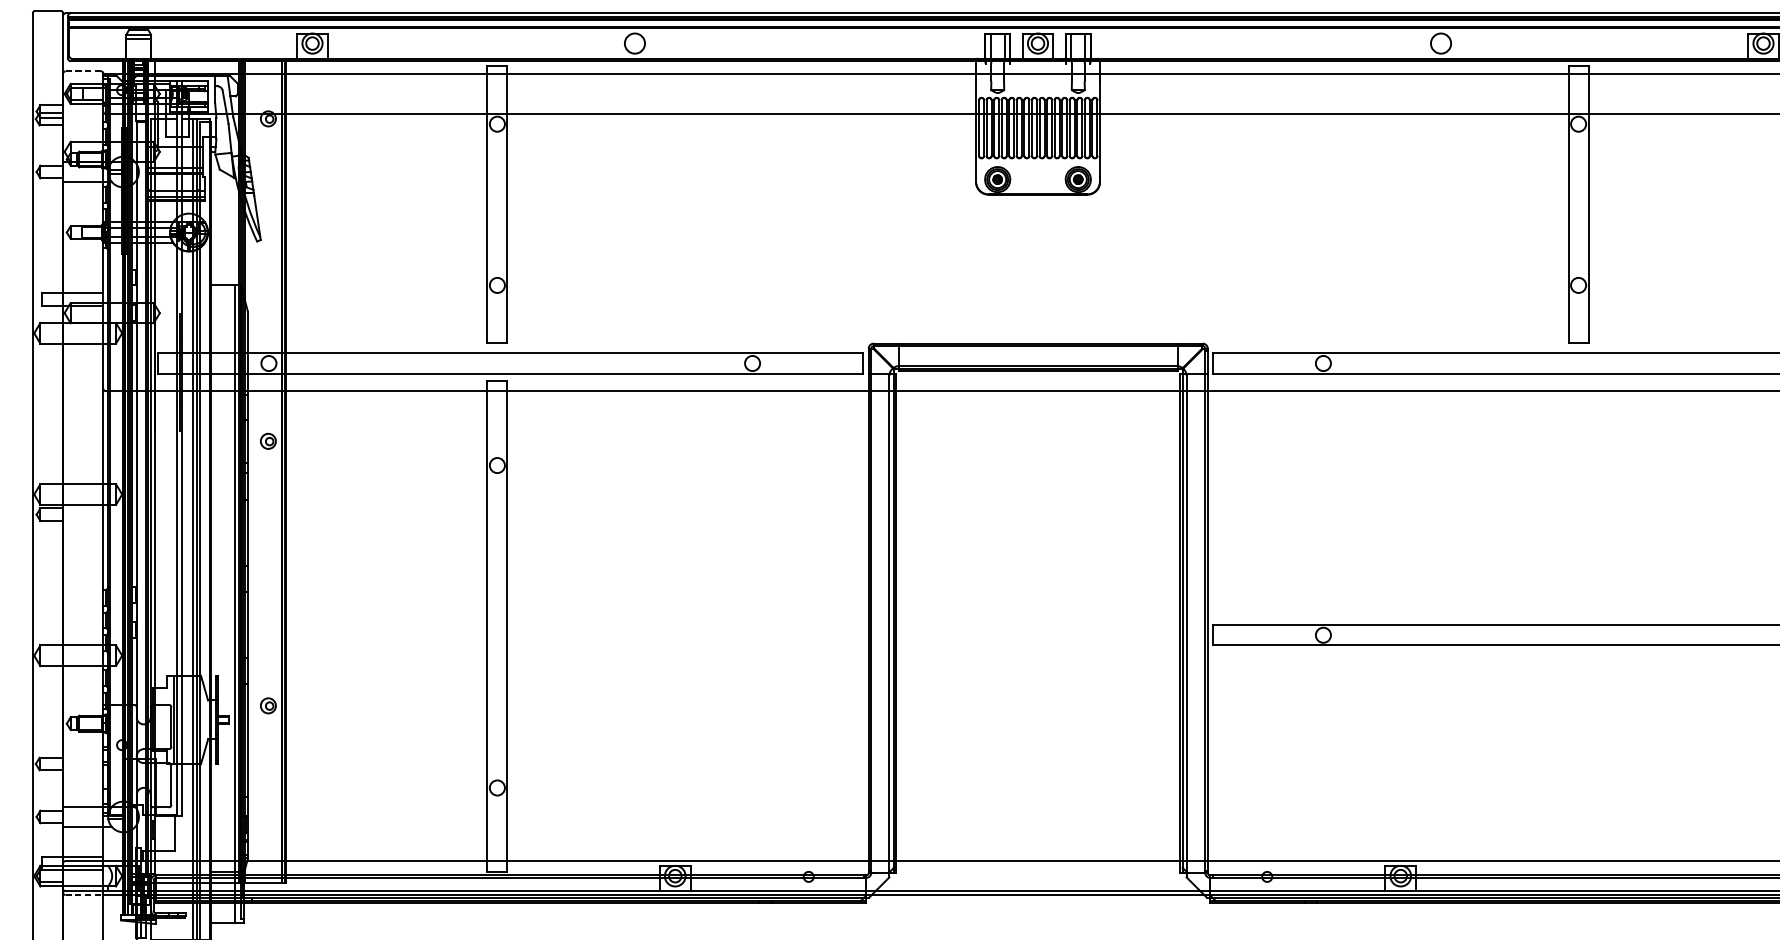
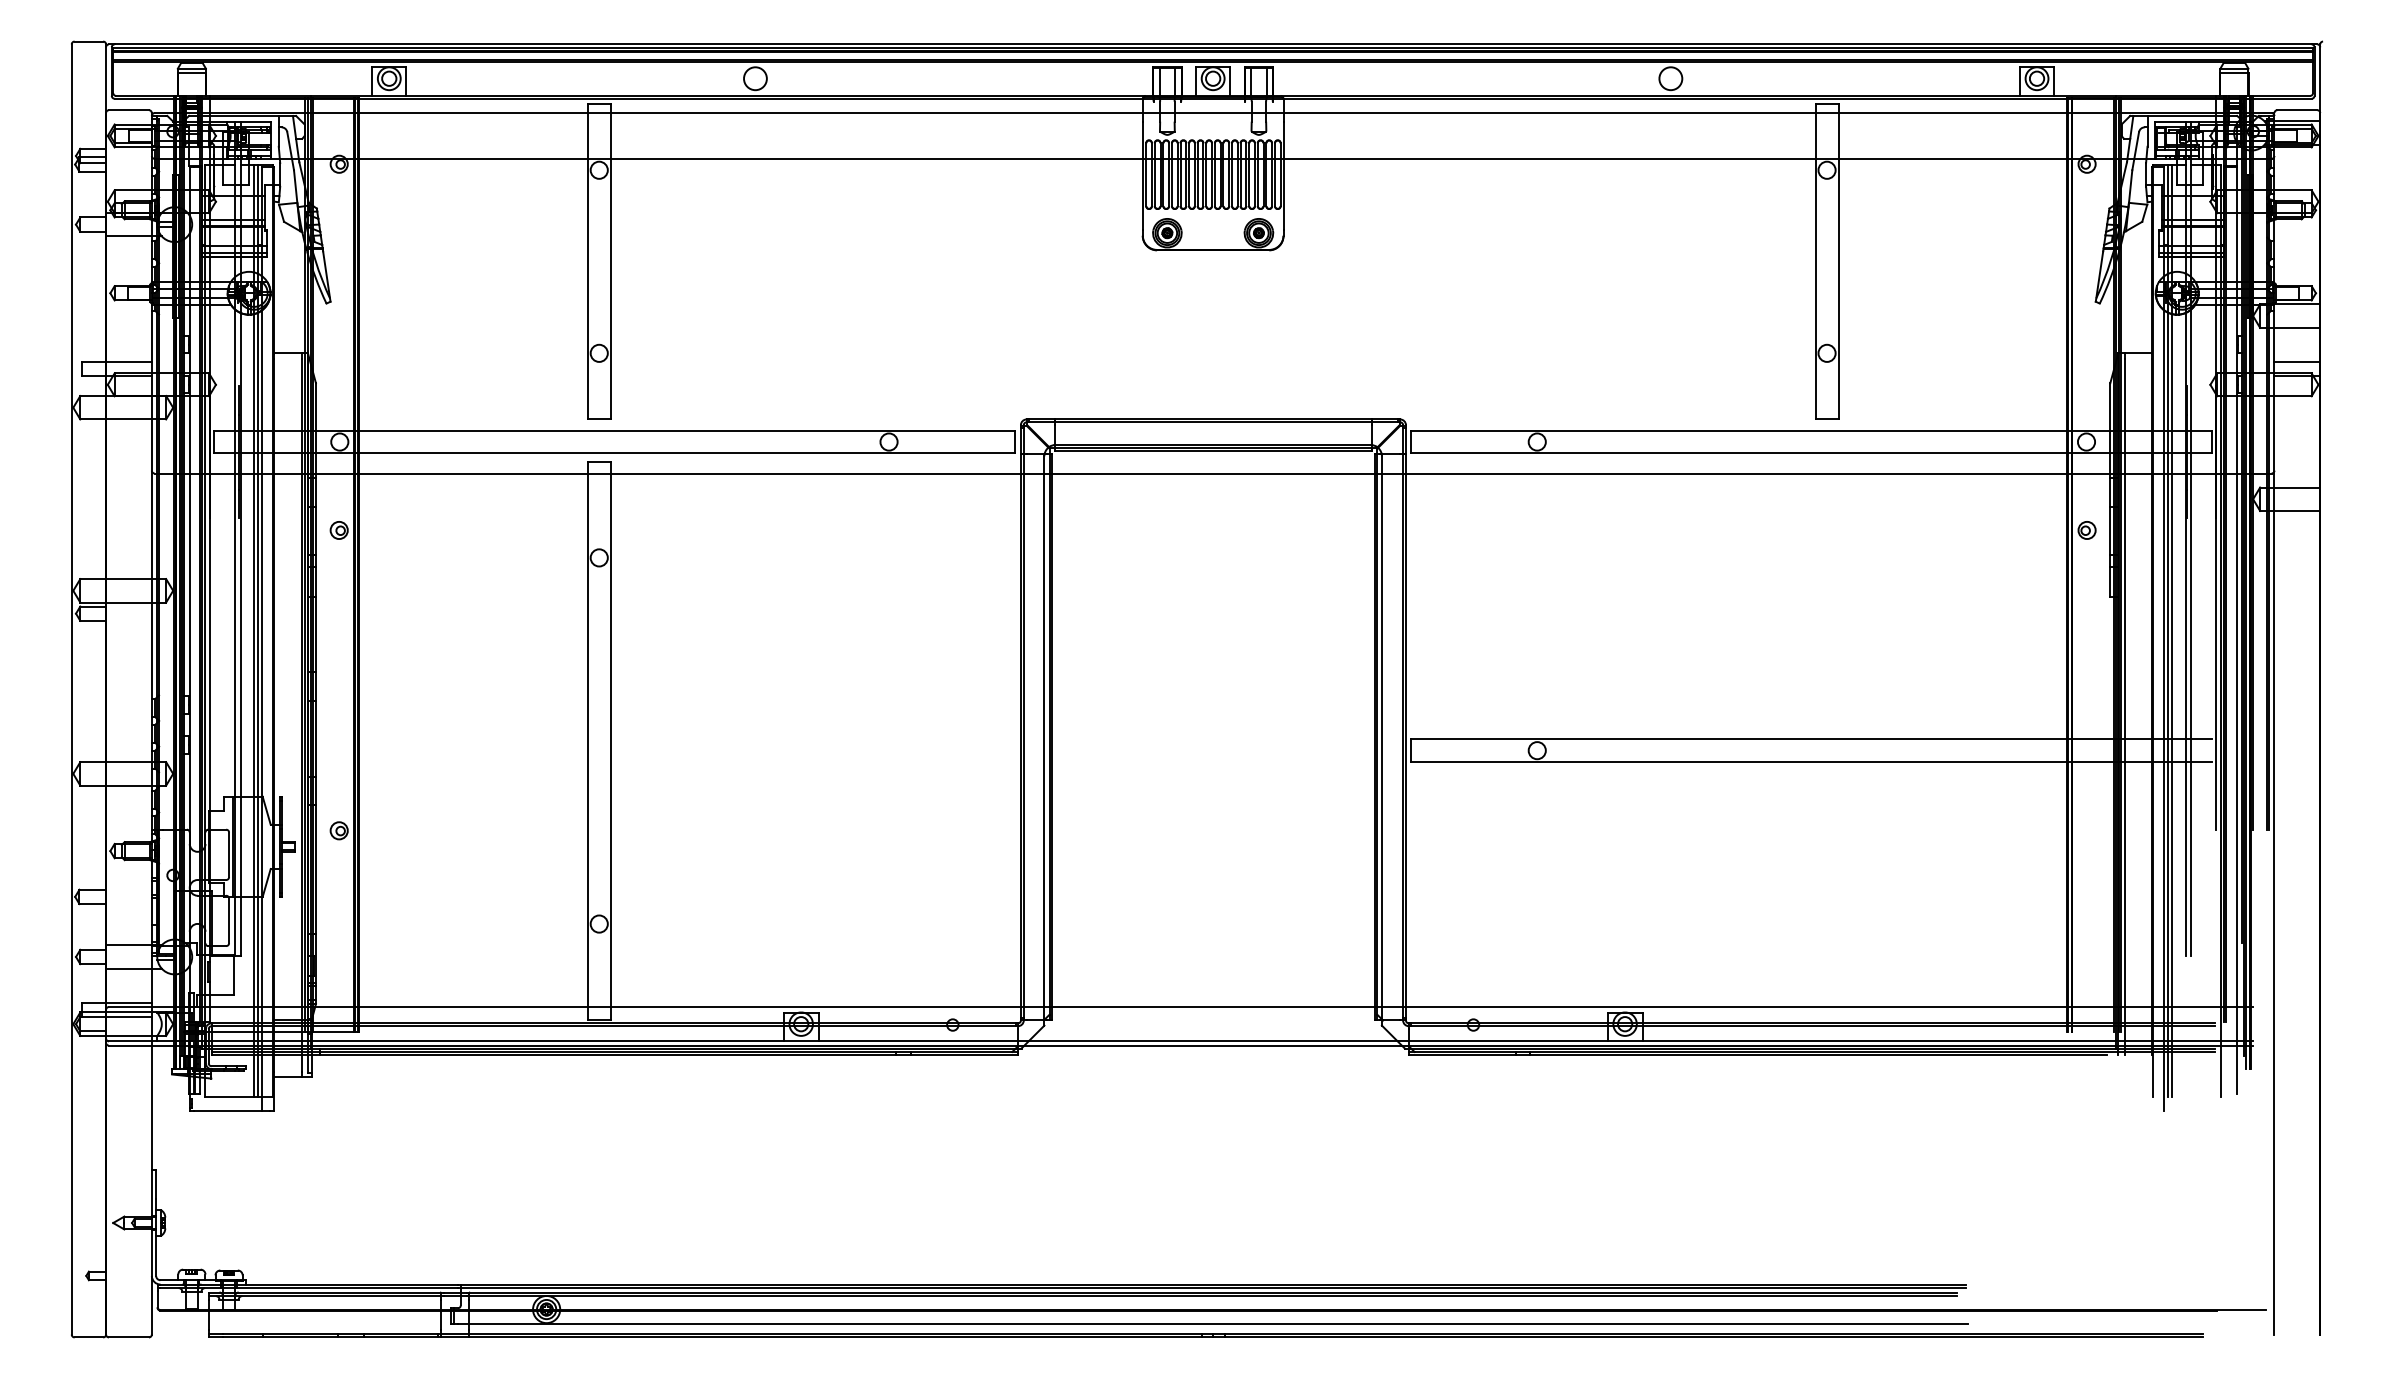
line: (82, 71) -> (128, 110), dashed -> solid
line: (84, 894) -> (130, 1045), dashed -> solid

